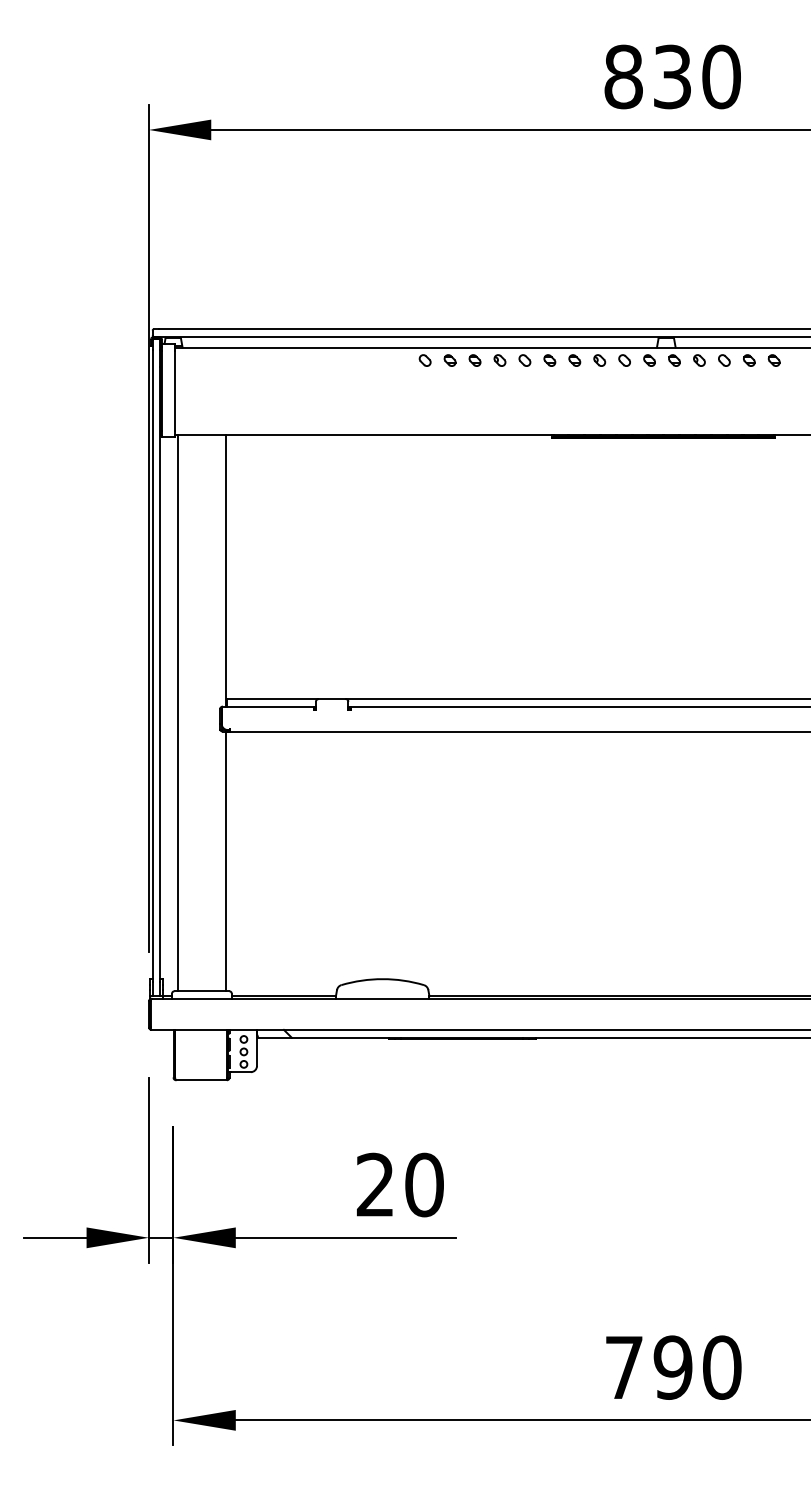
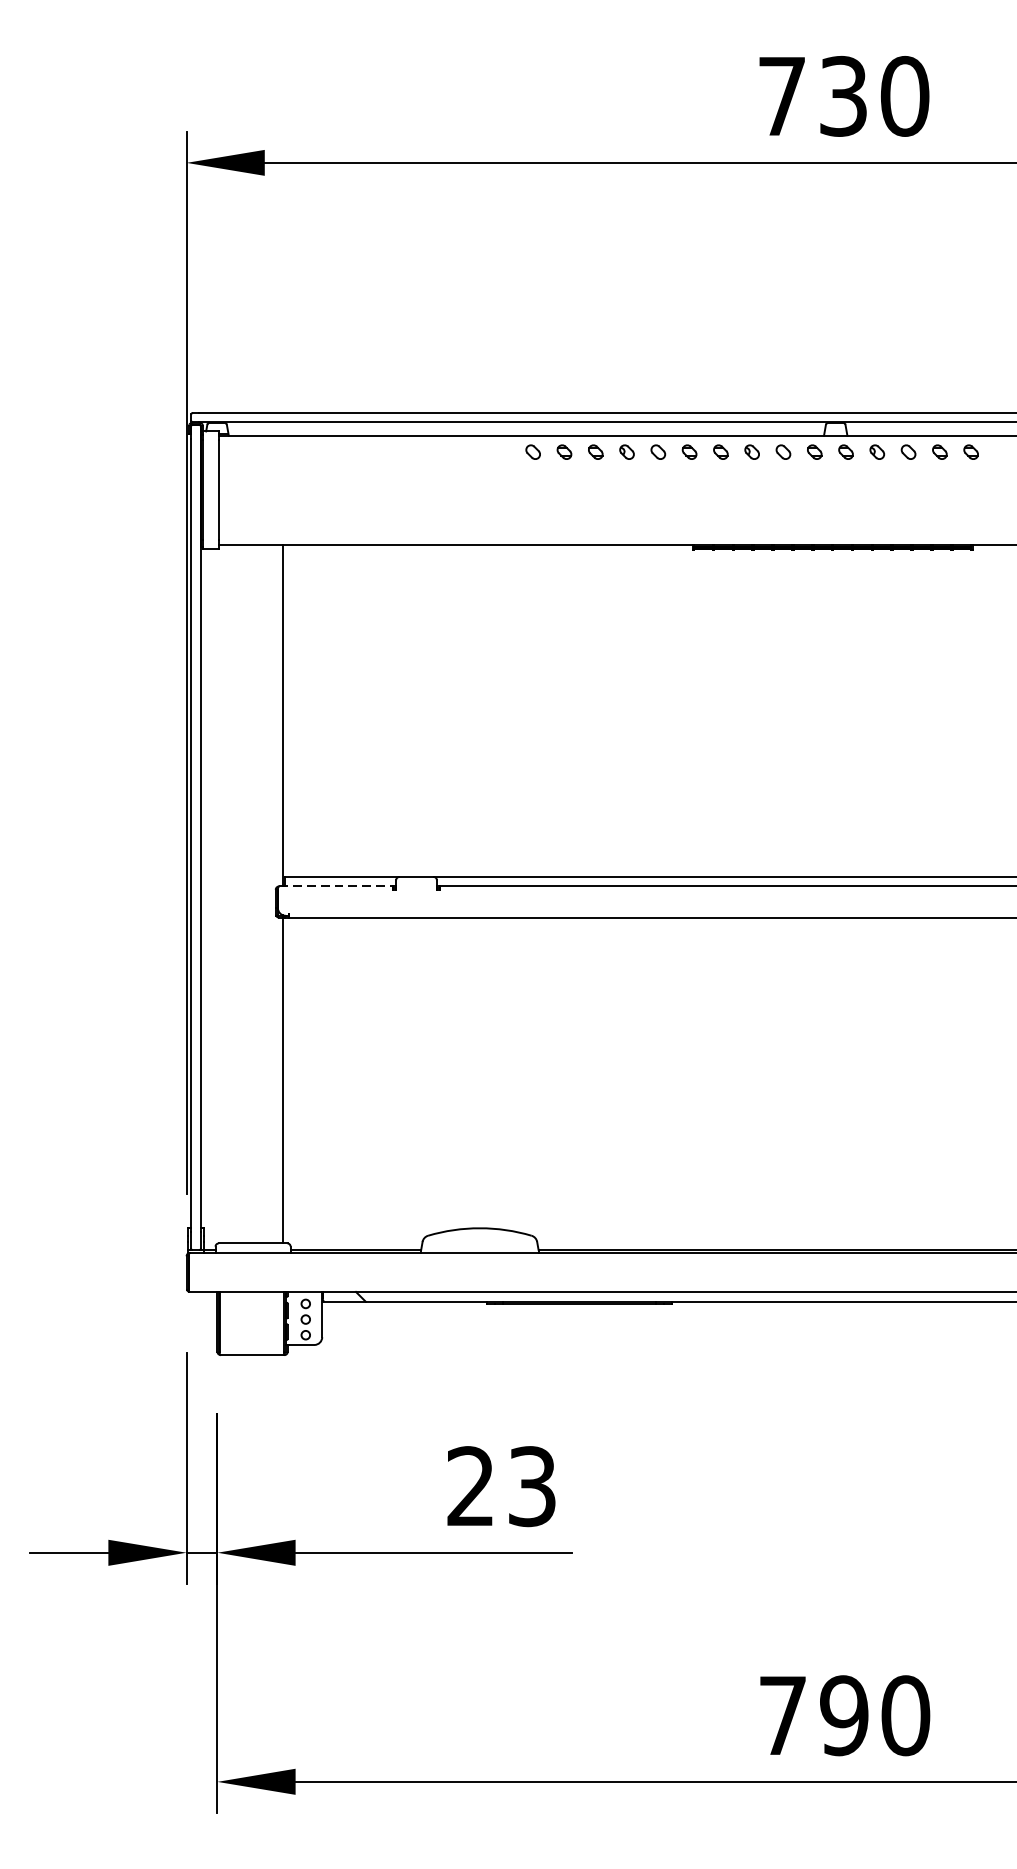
text: (623, 76) -> (782, 95), 830 -> 730
line: (268, 706) -> (336, 886), solid -> dashed
line: (178, 712) -> (223, 893), removed
text: (424, 1184) -> (532, 1485), 20 -> 23

